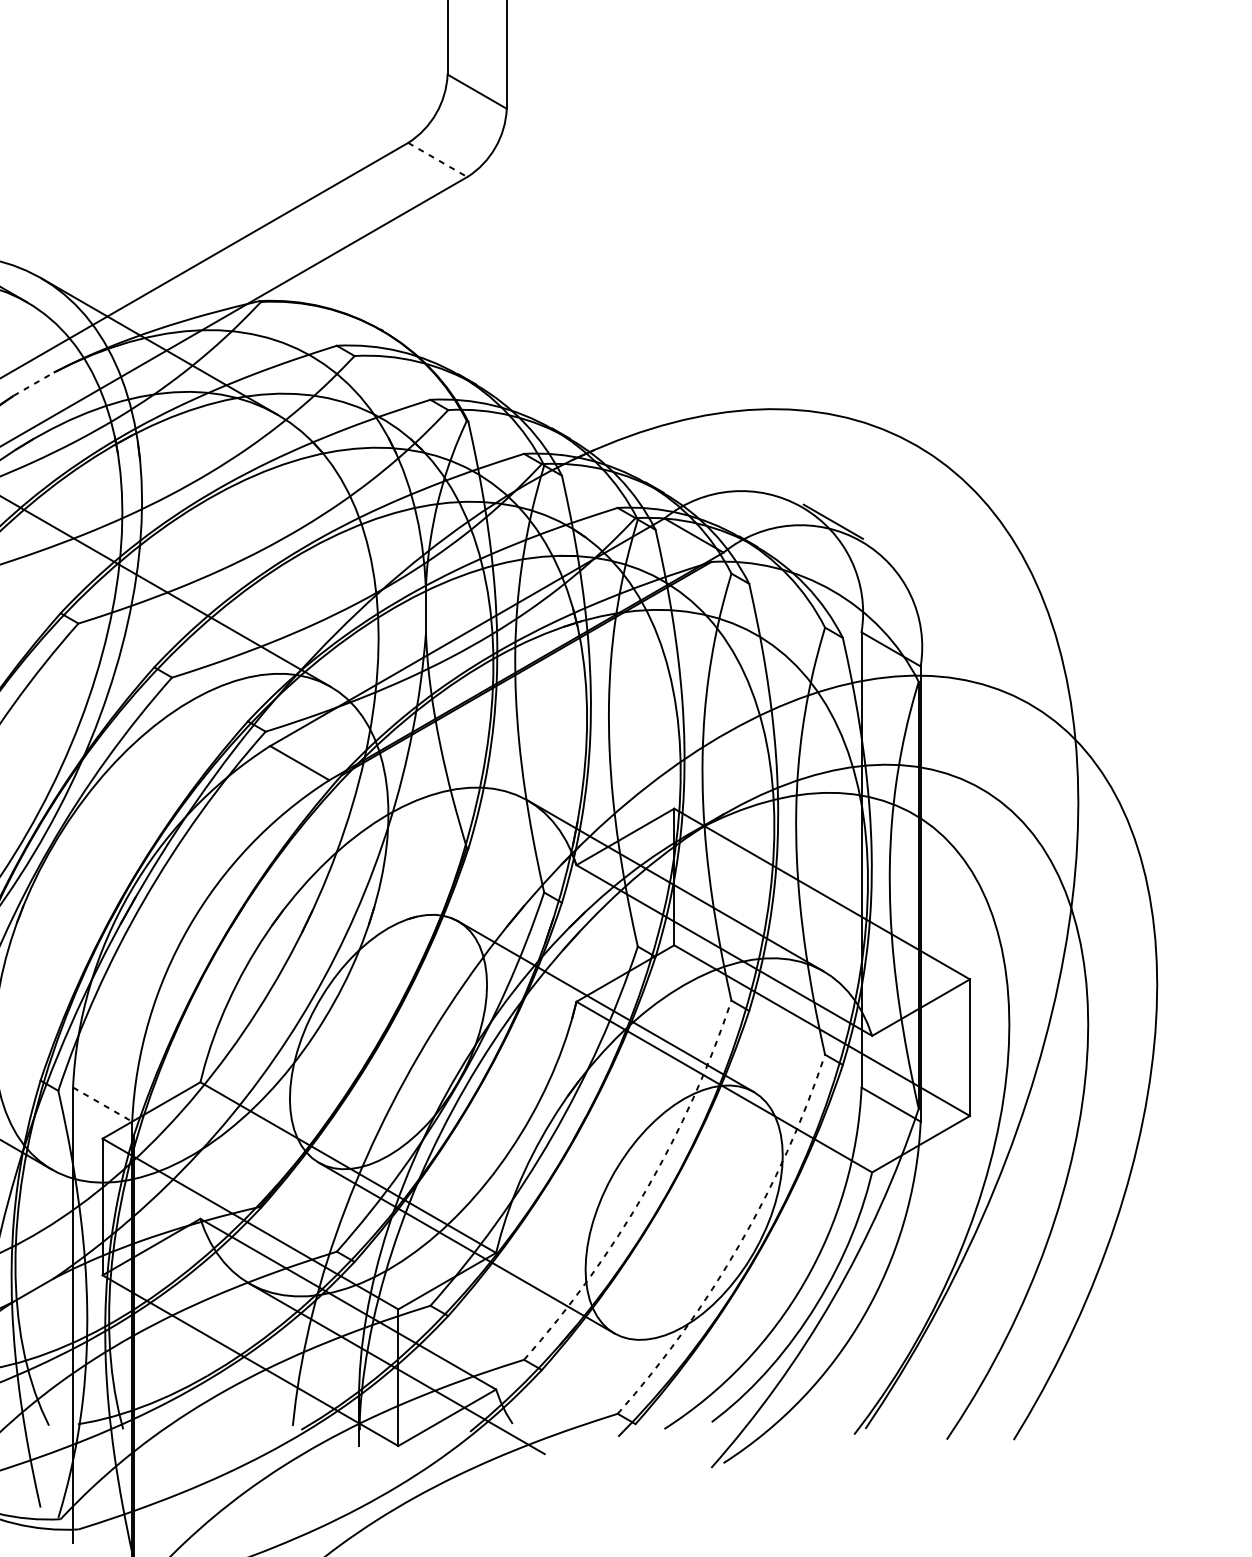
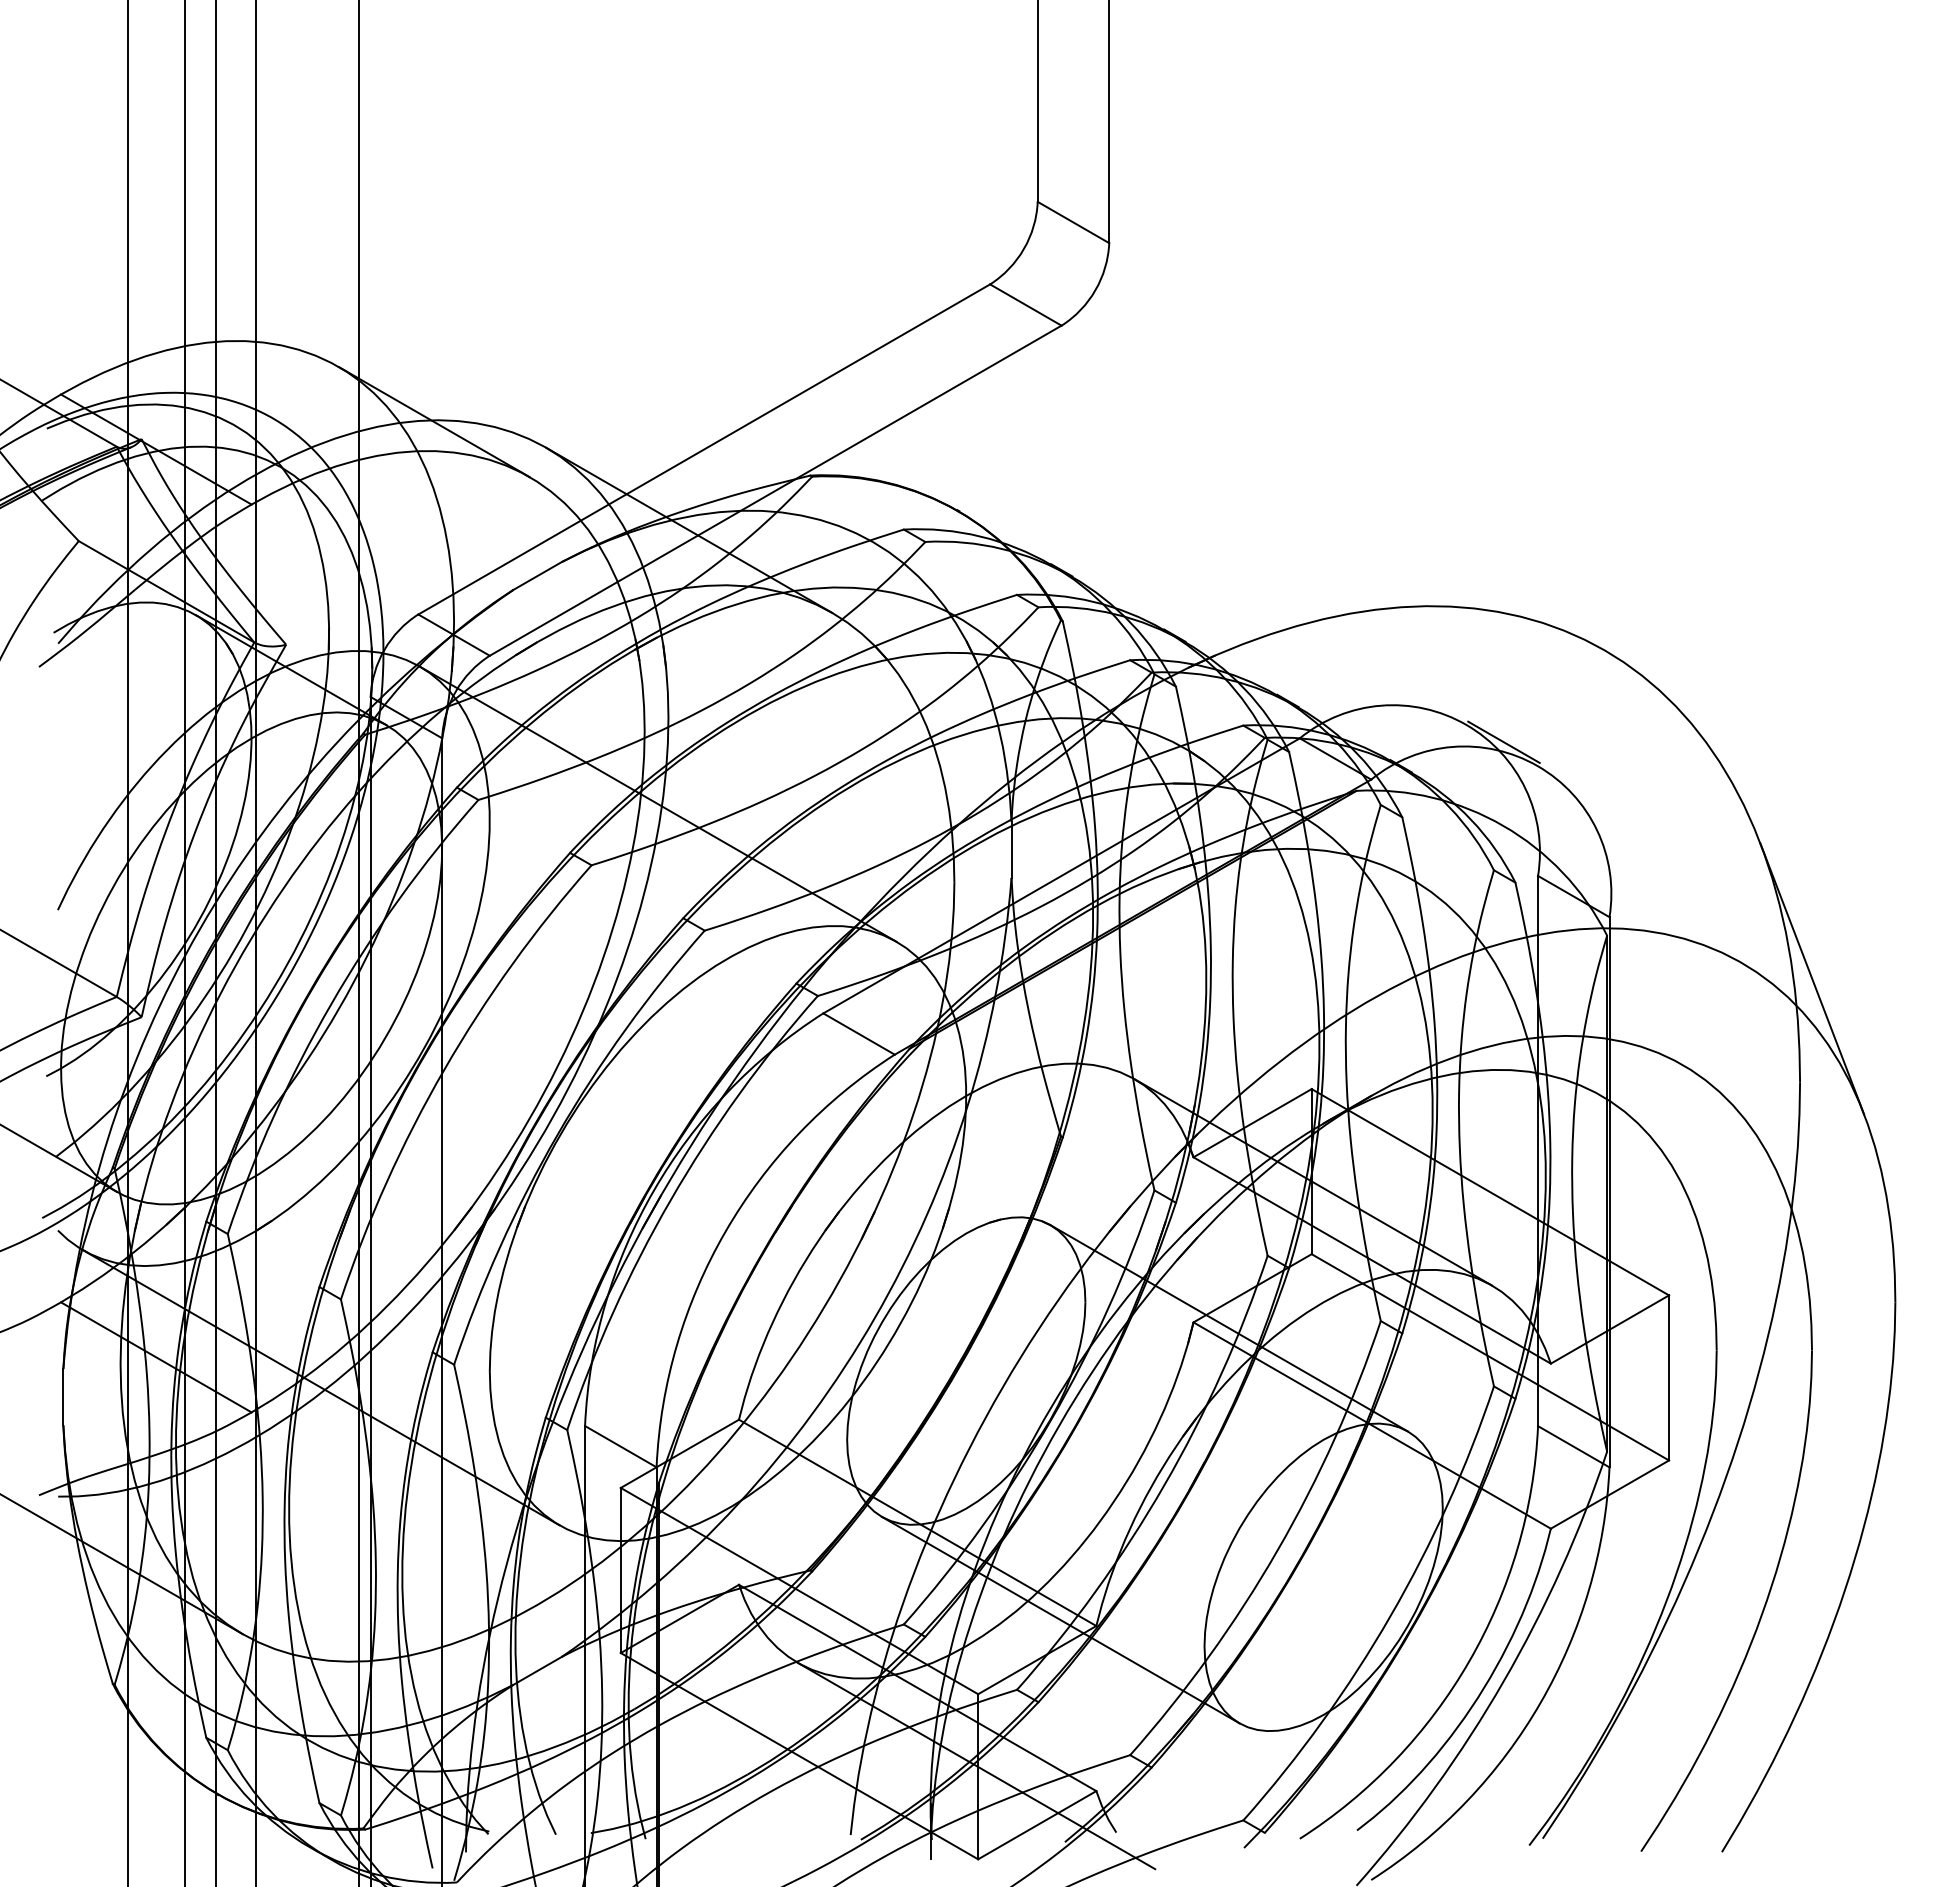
line: (438, 160) -> (1026, 305), dashed -> solid
line: (33, 383) -> (537, 575), dashed -> solid
line: (1088, 717) -> (1812, 978), added
line: (103, 1104) -> (621, 1446), dashed -> solid
arc: (645, 1190) -> (1277, 1550), dashed -> solid
arc: (739, 1245) -> (1390, 1616), dashed -> solid

